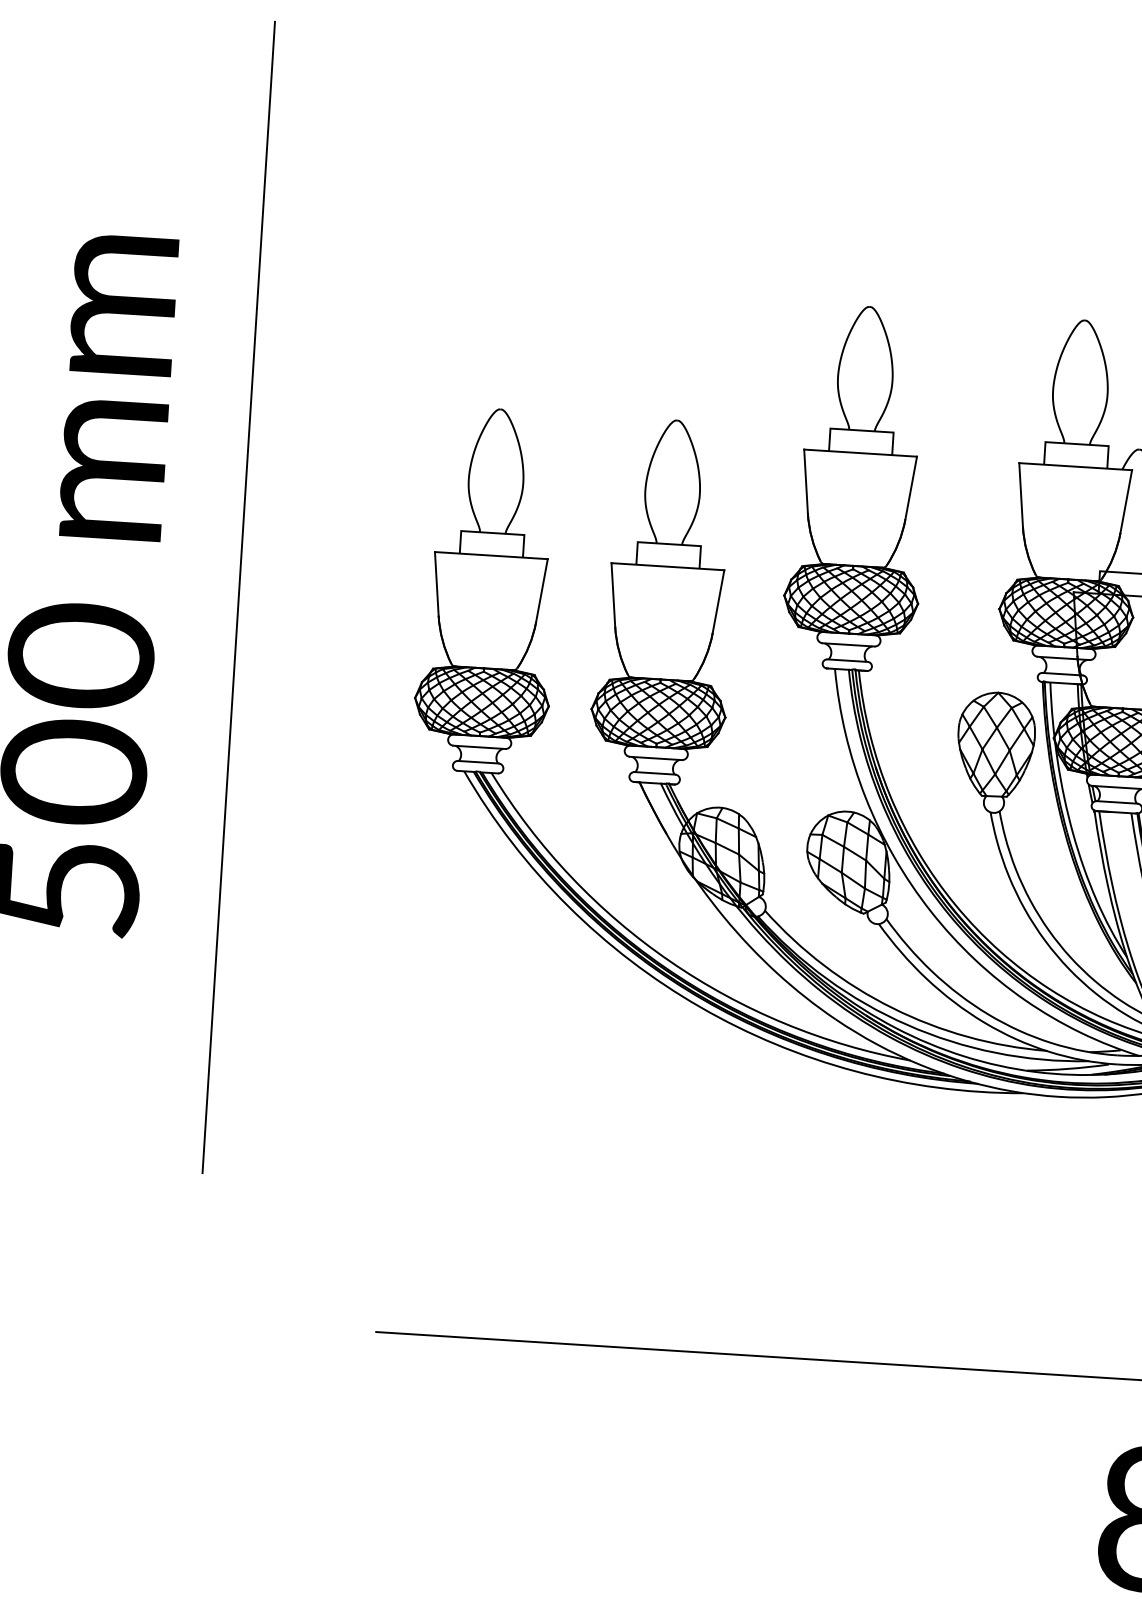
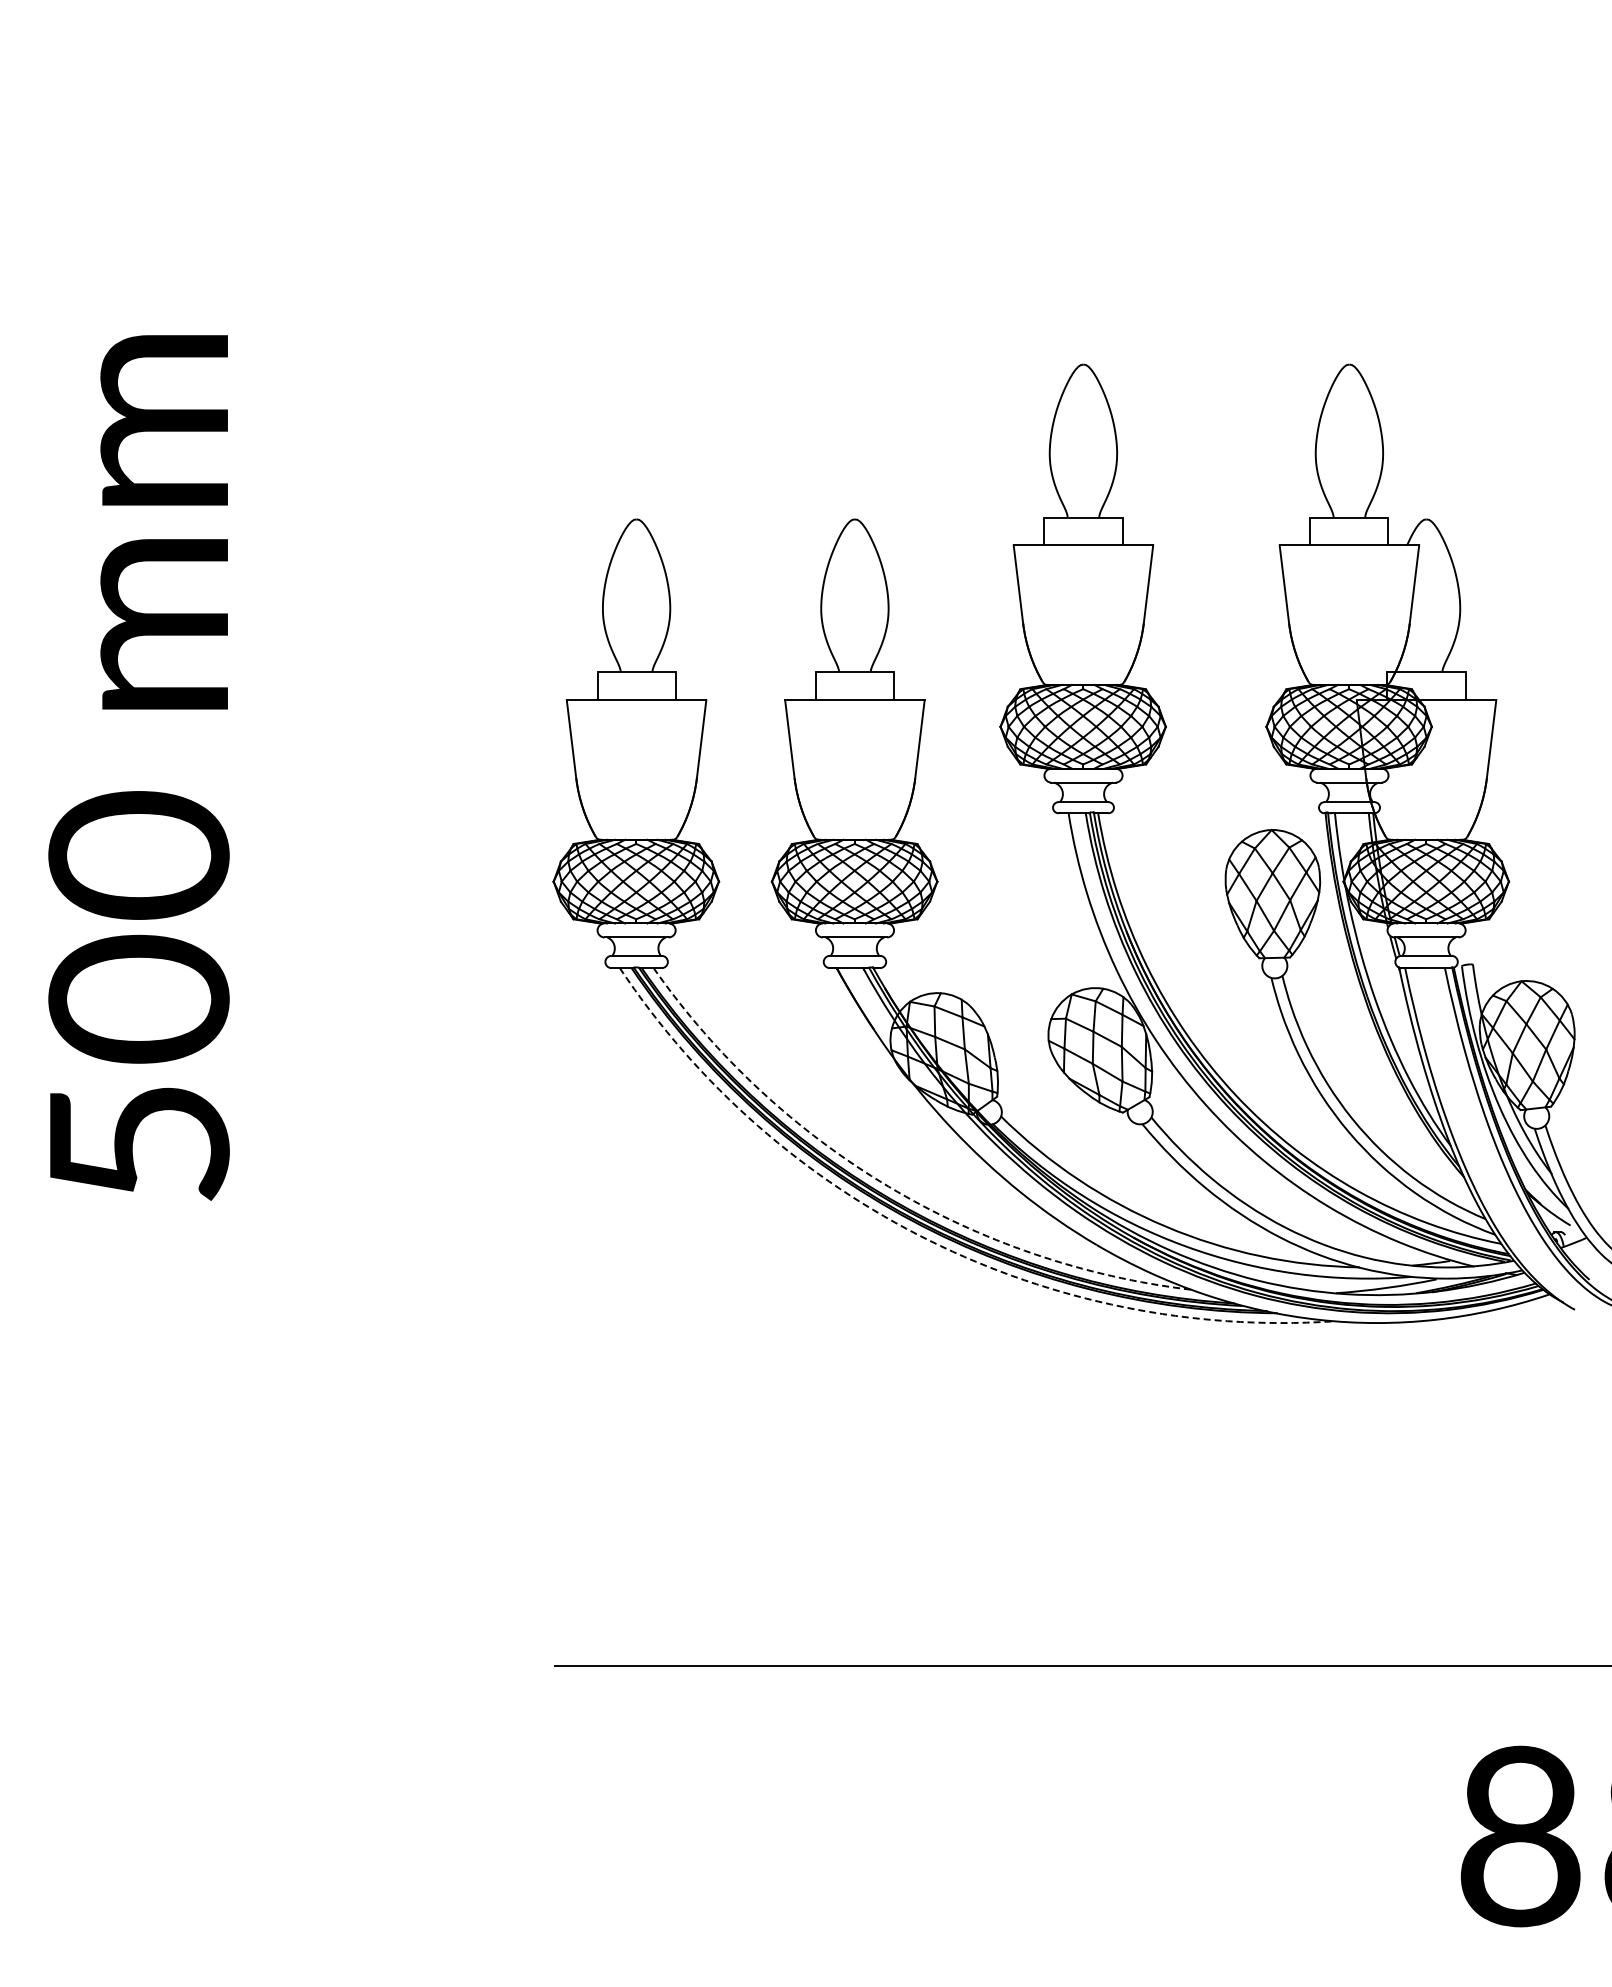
line: (238, 597) -> (328, 771), removed
arc: (670, 961) -> (888, 1186), solid -> dashed
arc: (700, 1007) -> (929, 1240), solid -> dashed

